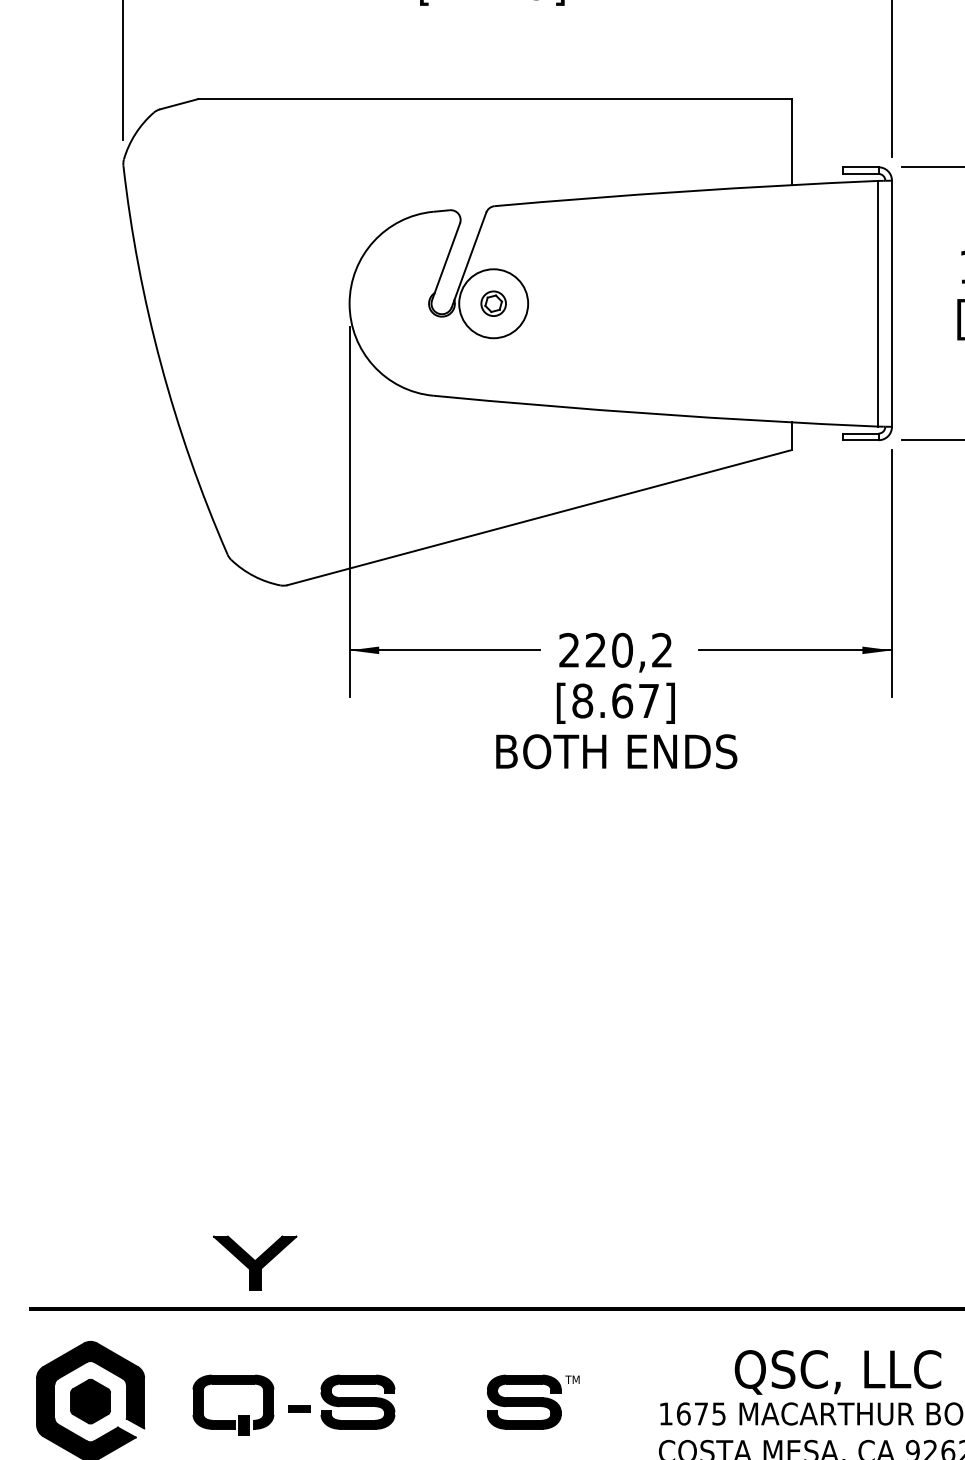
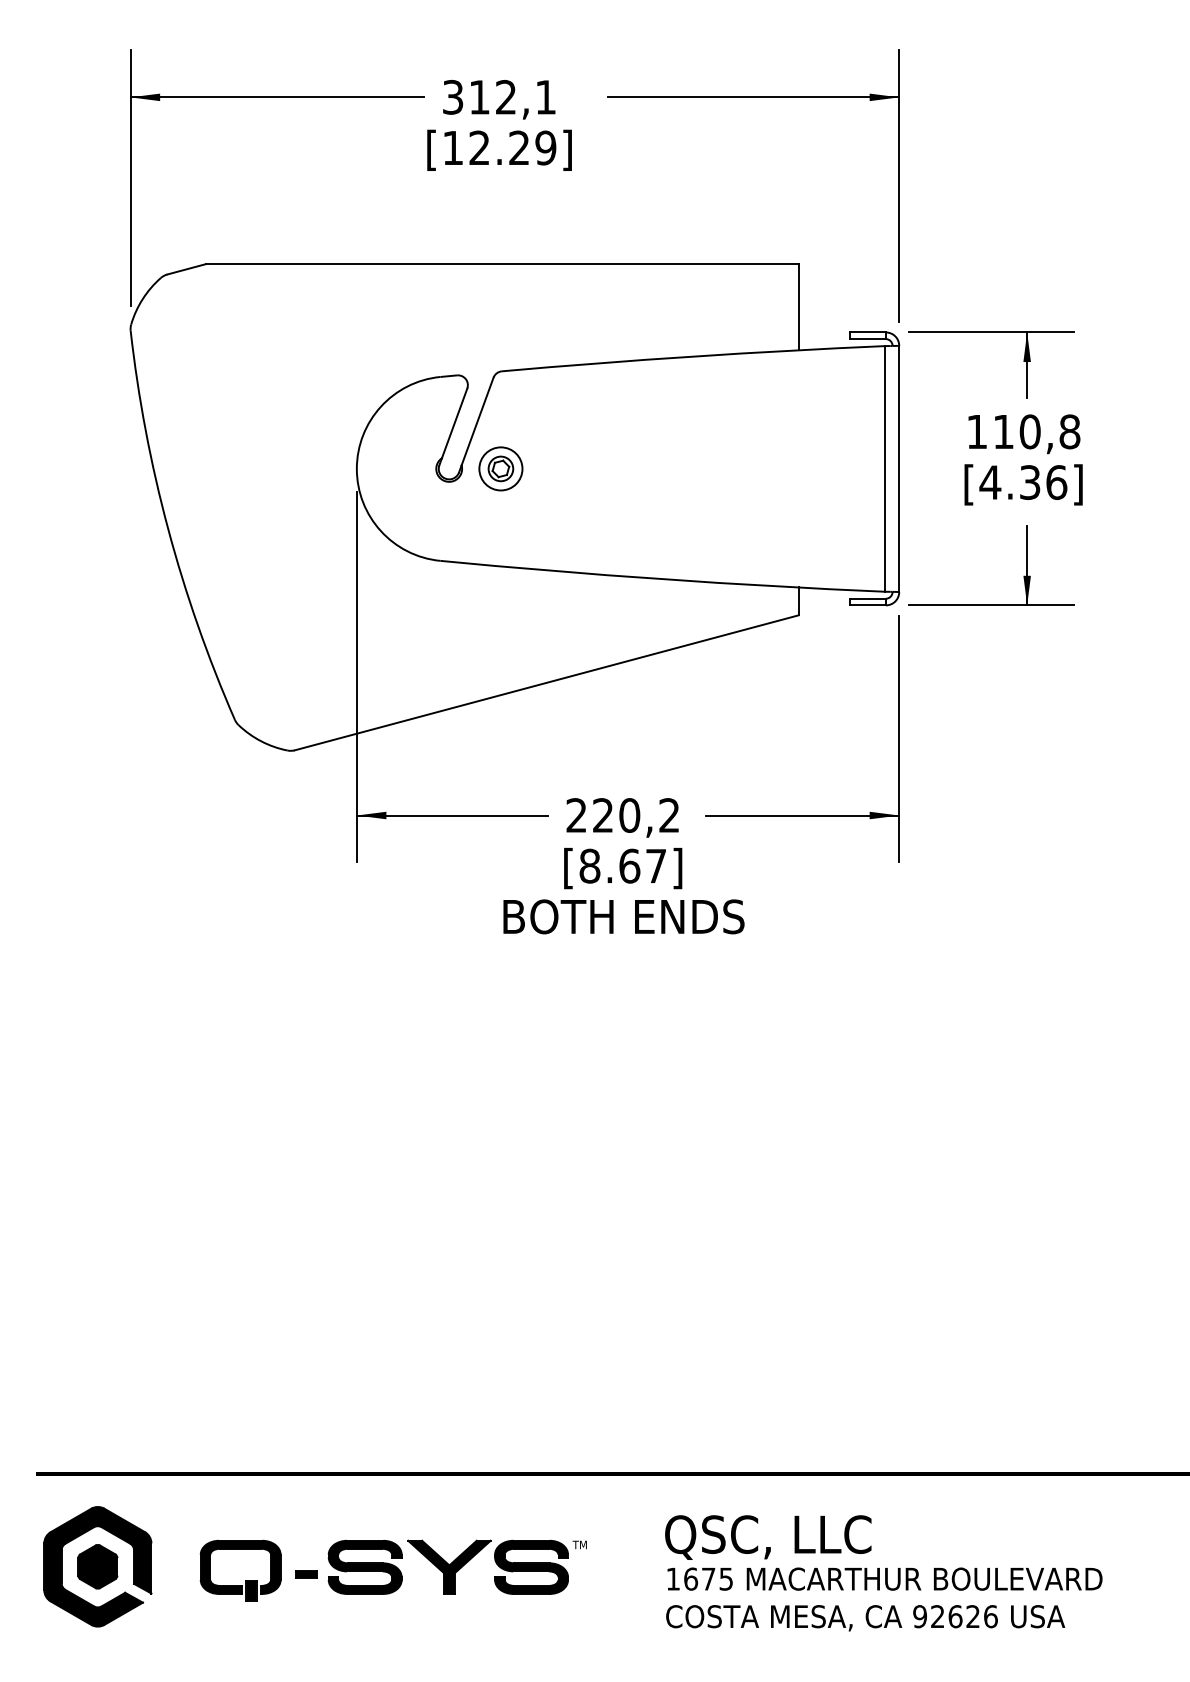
circle: (493, 303) -> (500, 468), size x0.62
part: (255, 1262) -> (449, 1566), moved
text: (838, 1372) -> (768, 1537), moved

